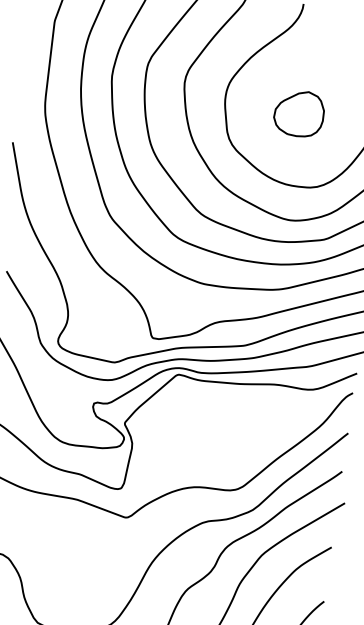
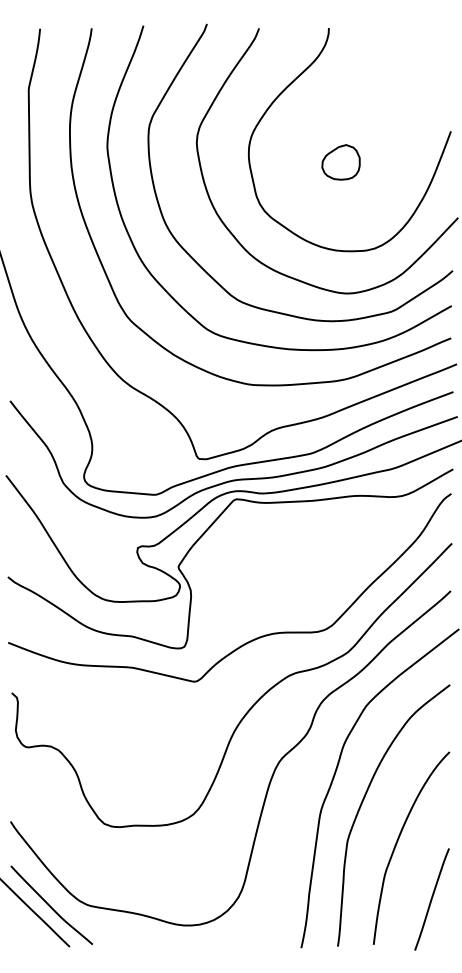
part: (298, 113) -> (340, 162), size x0.62

